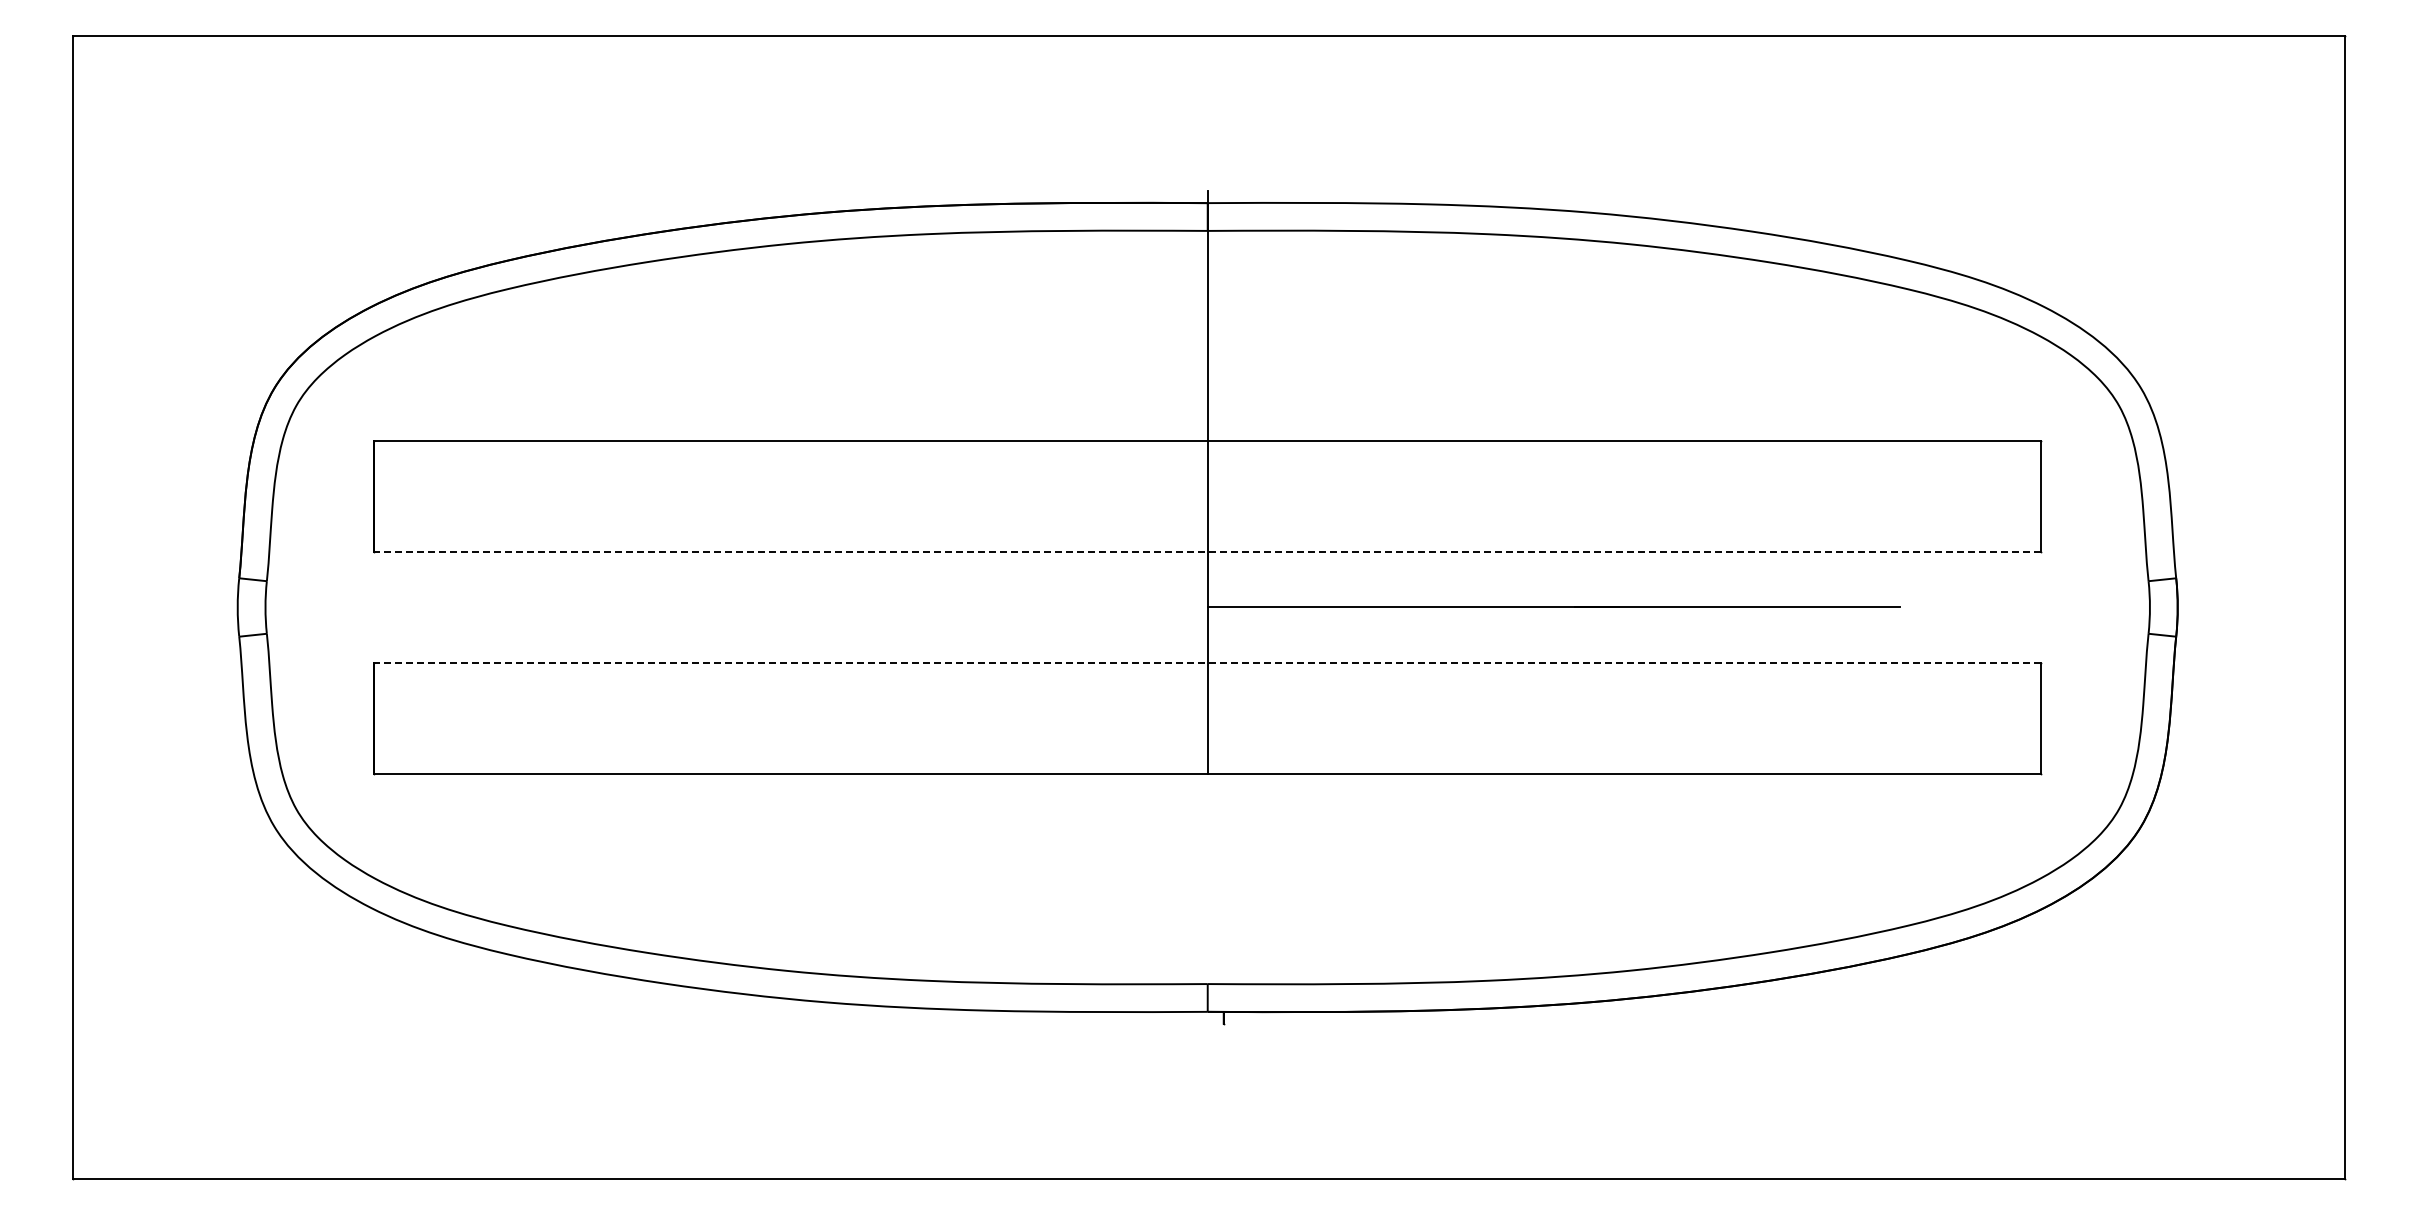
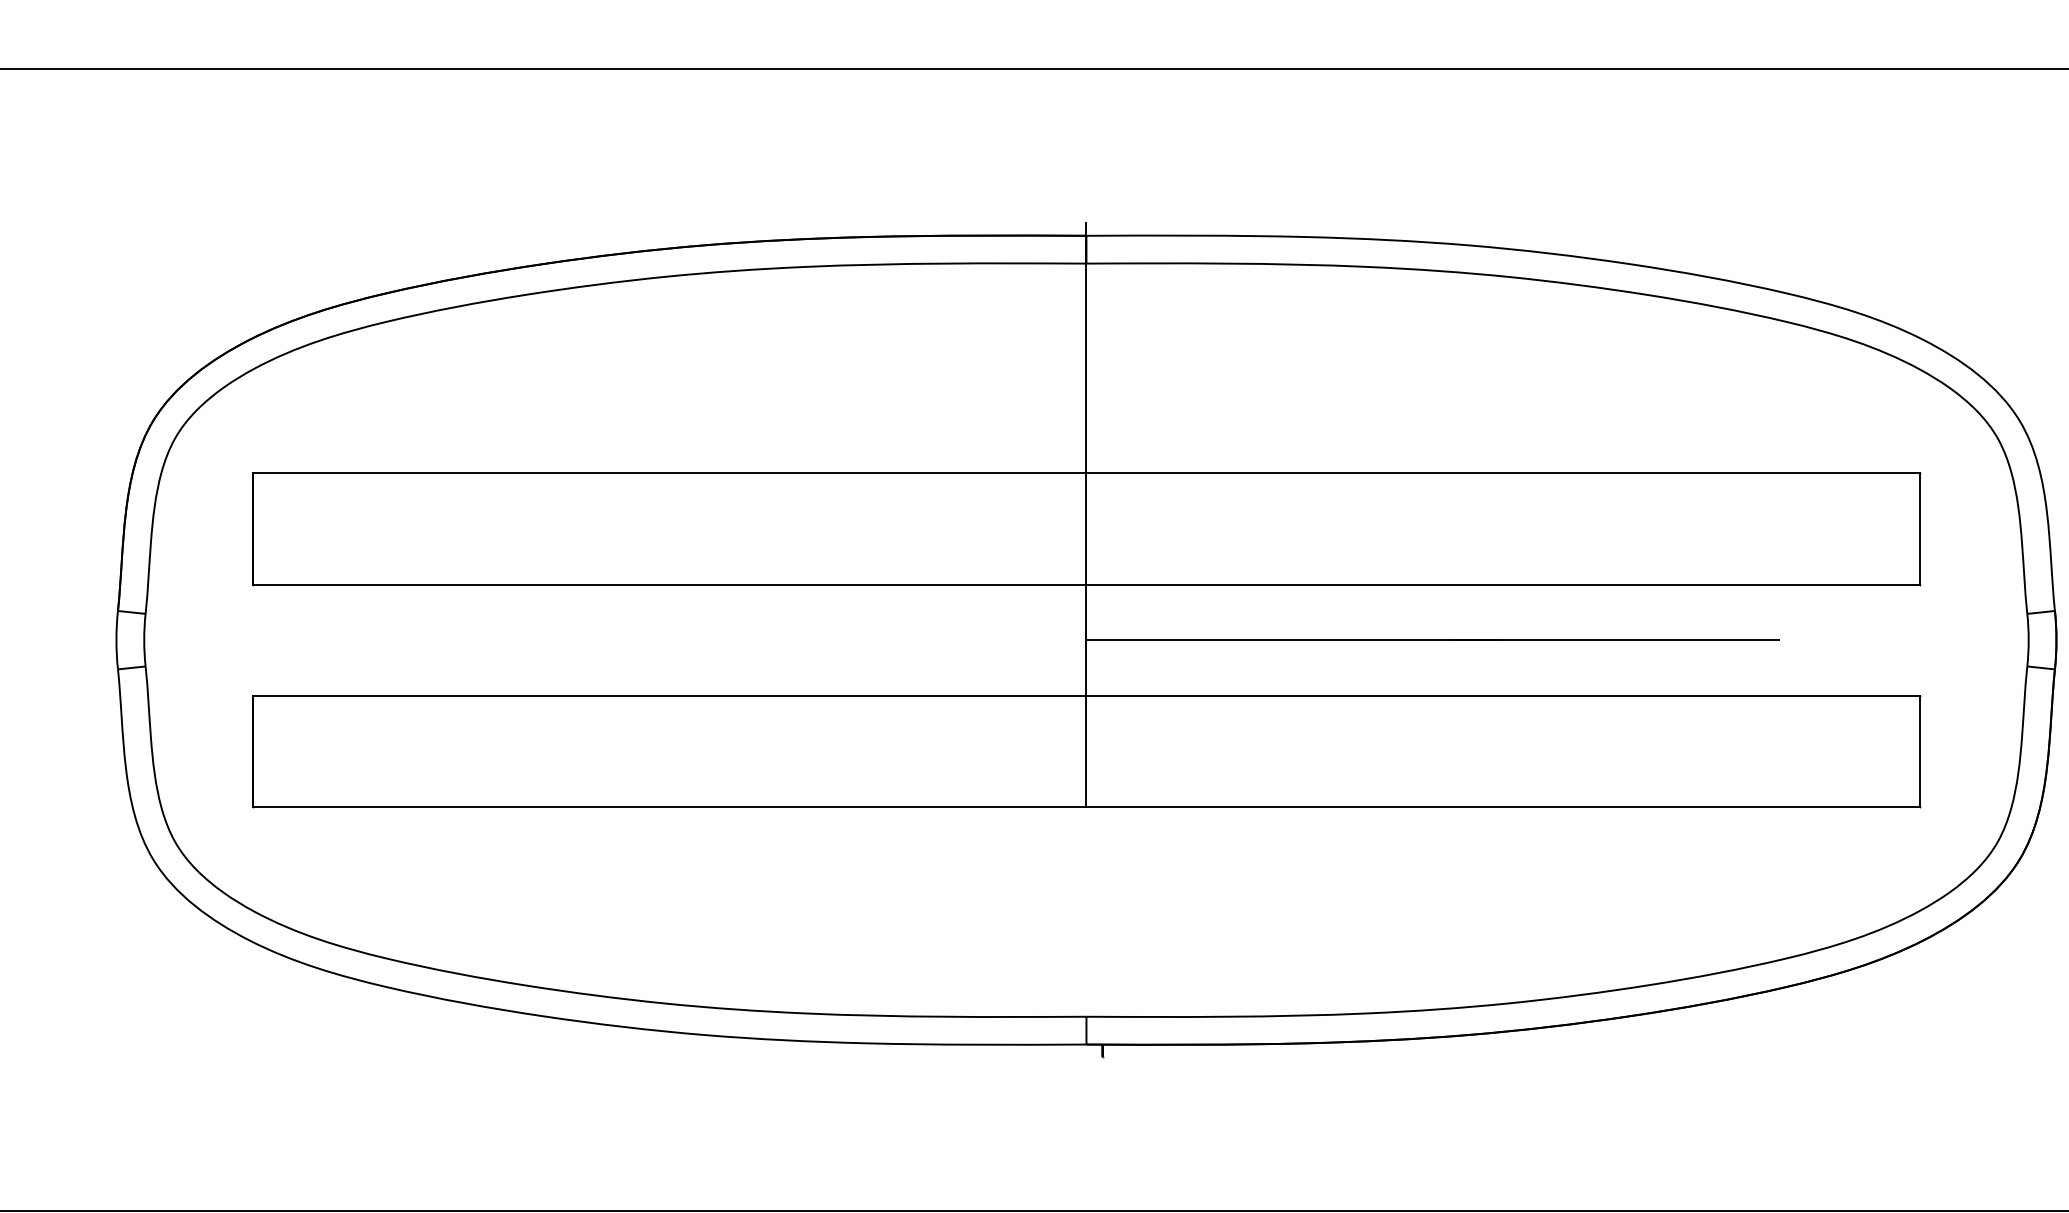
line: (1207, 551) -> (1086, 584), dashed -> solid
line: (1207, 663) -> (1086, 696), dashed -> solid

